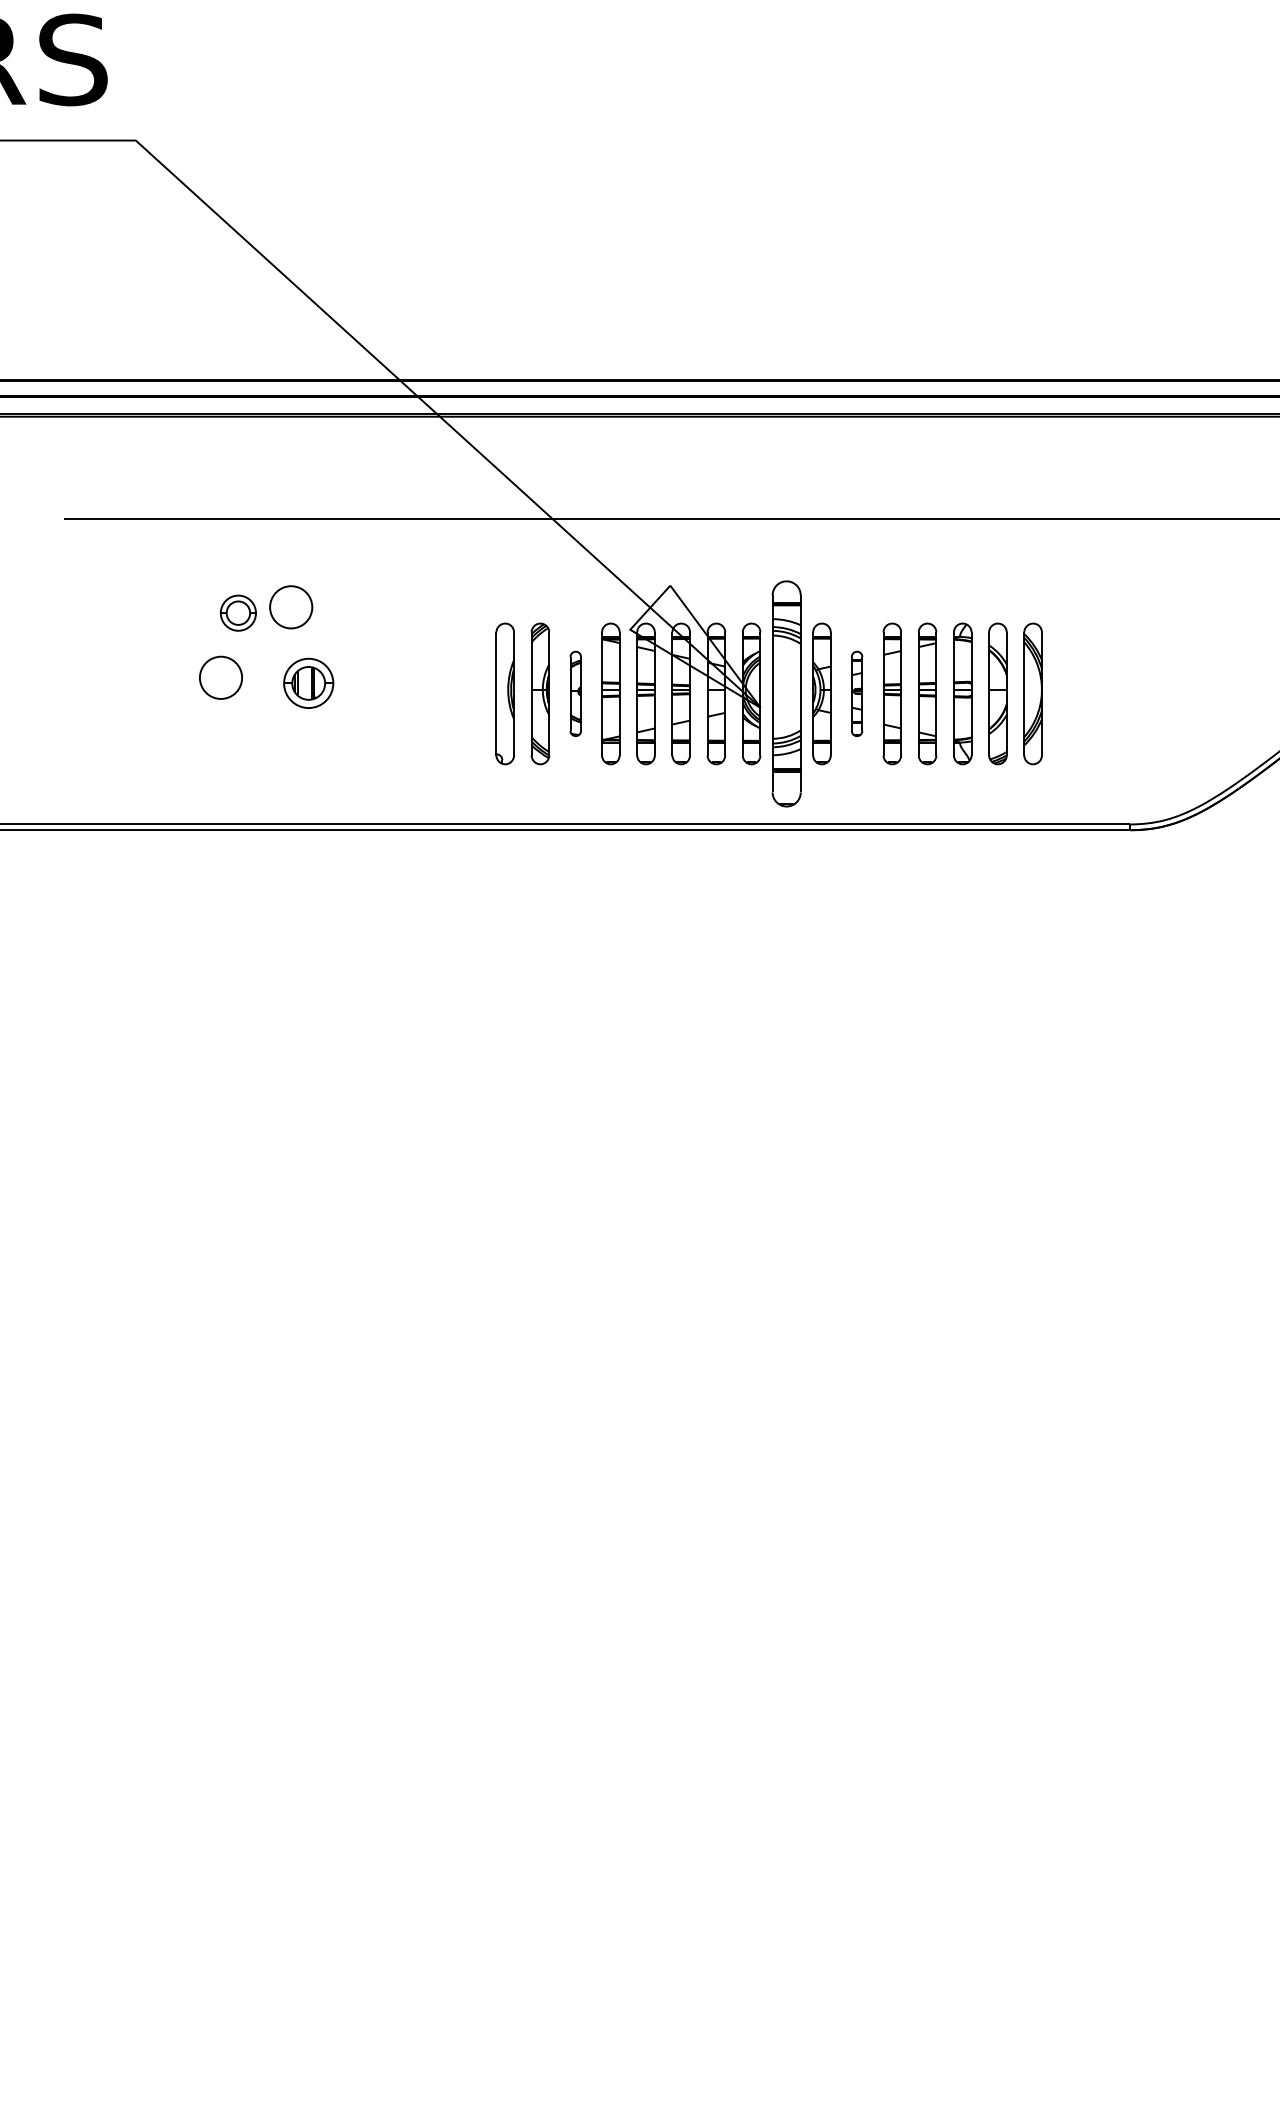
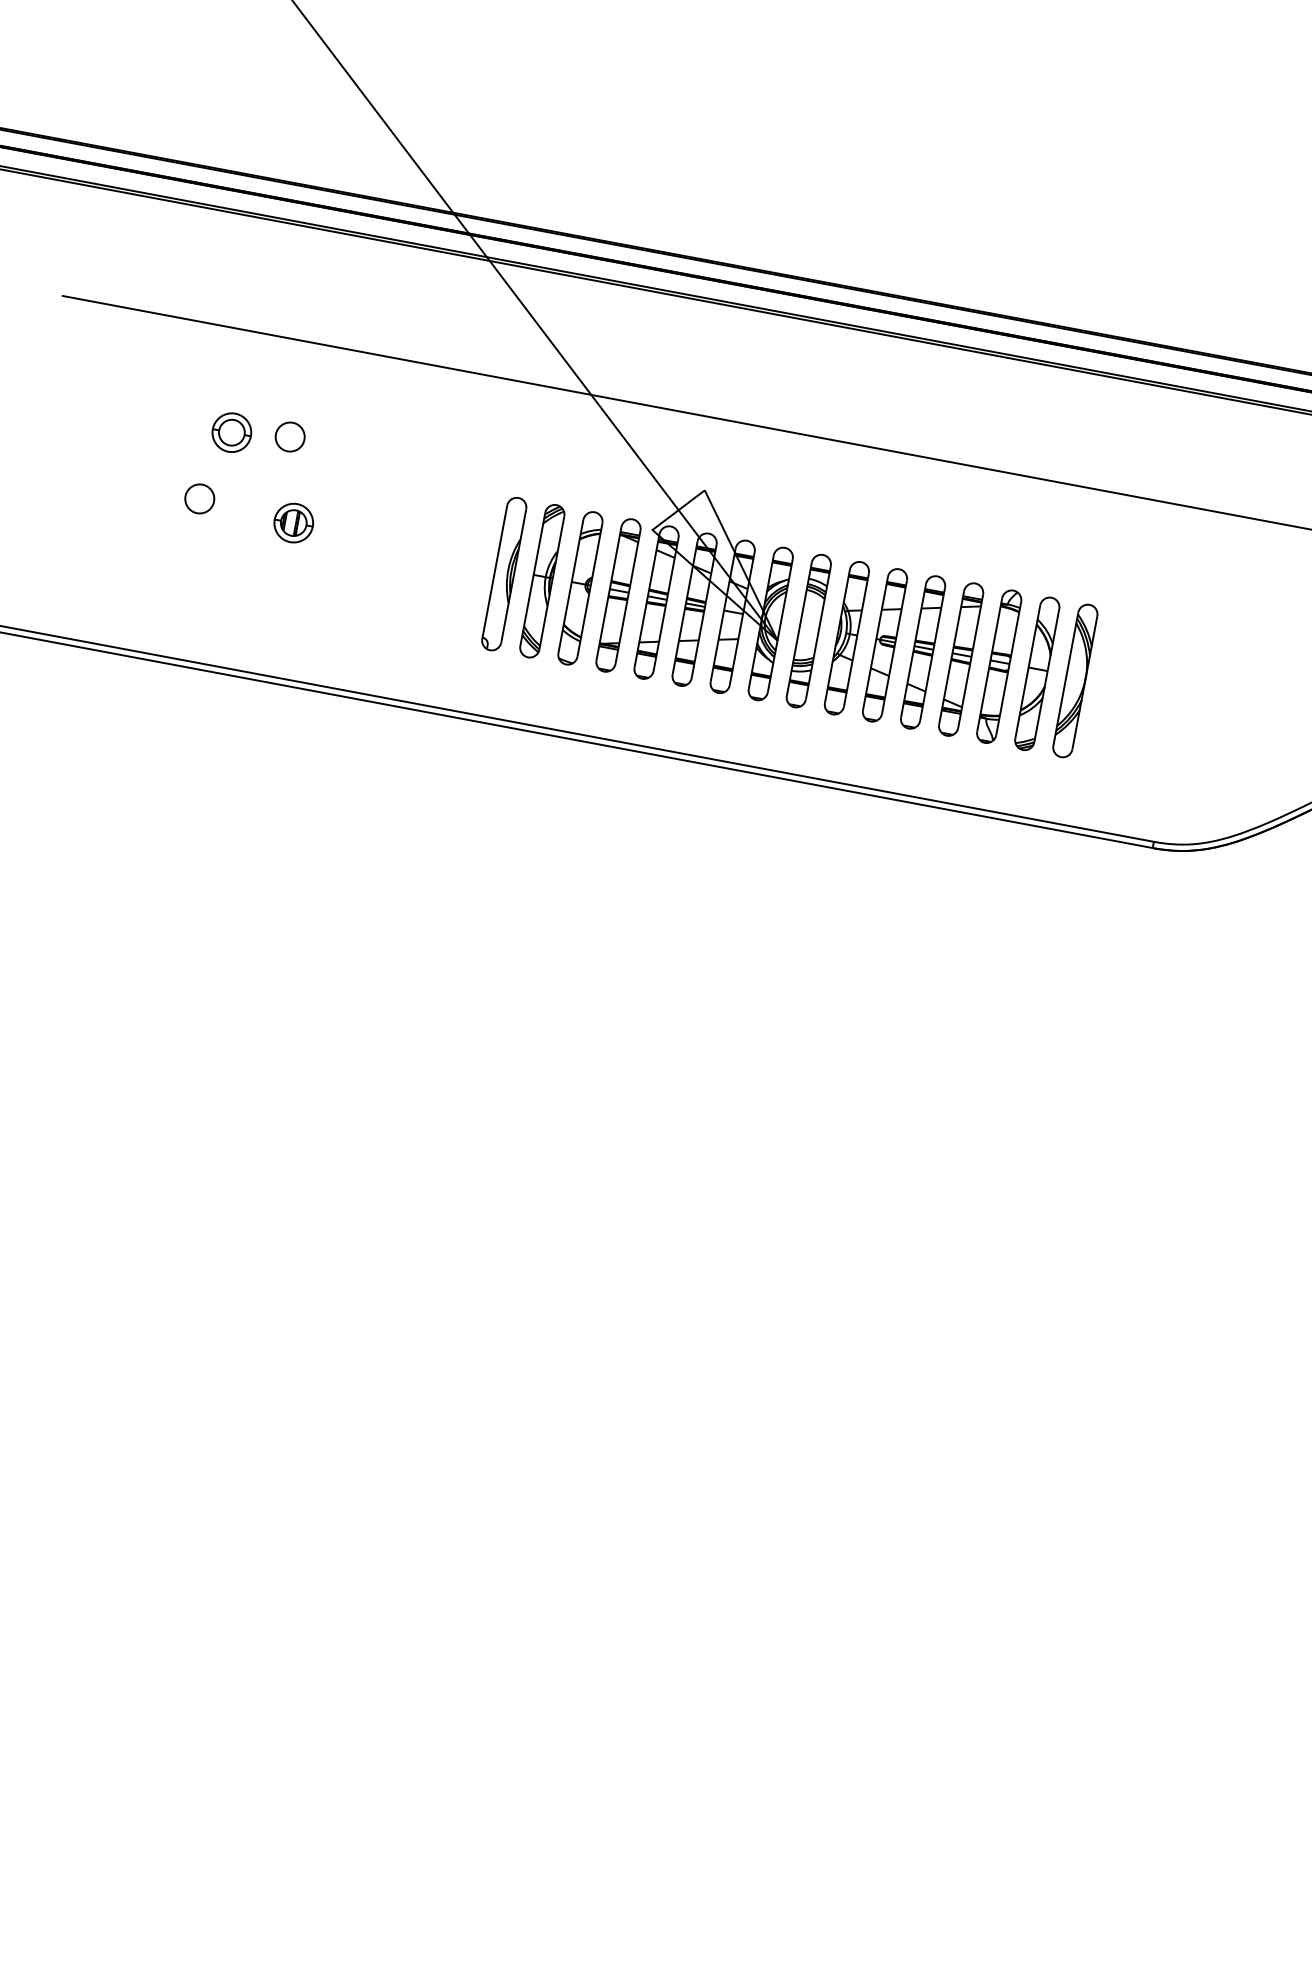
circle: (291, 607) -> (290, 437), size x0.62
circle: (220, 677) -> (199, 498), size x0.62
part: (308, 683) -> (293, 522), size x0.71
part: (575, 693) -> (580, 587), size x1.67
part: (786, 693) -> (808, 630), size x0.62
part: (856, 693) -> (884, 644), size x1.67

